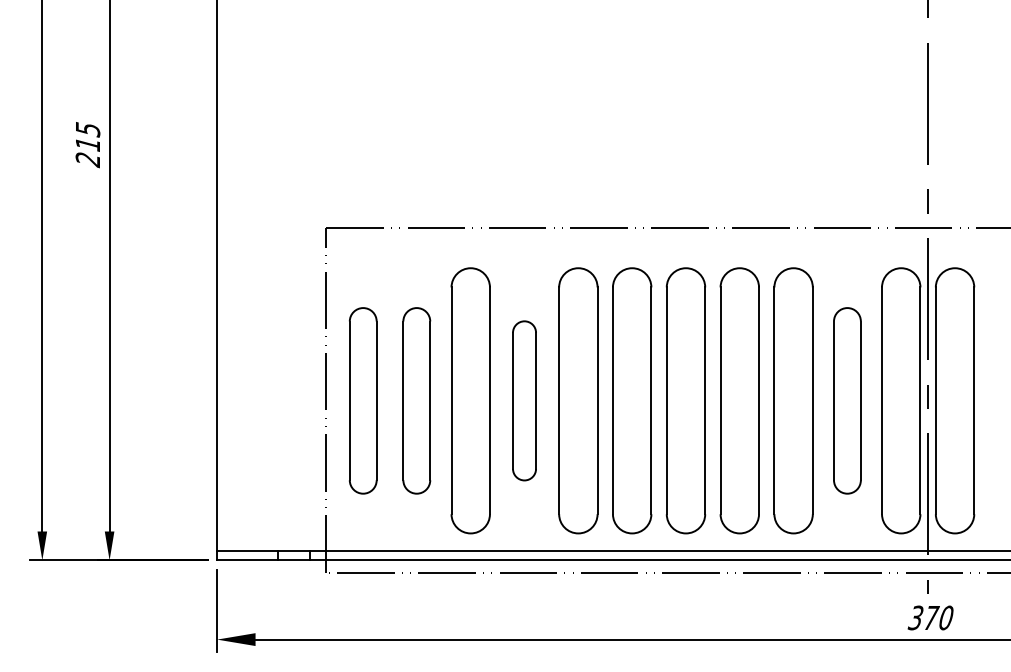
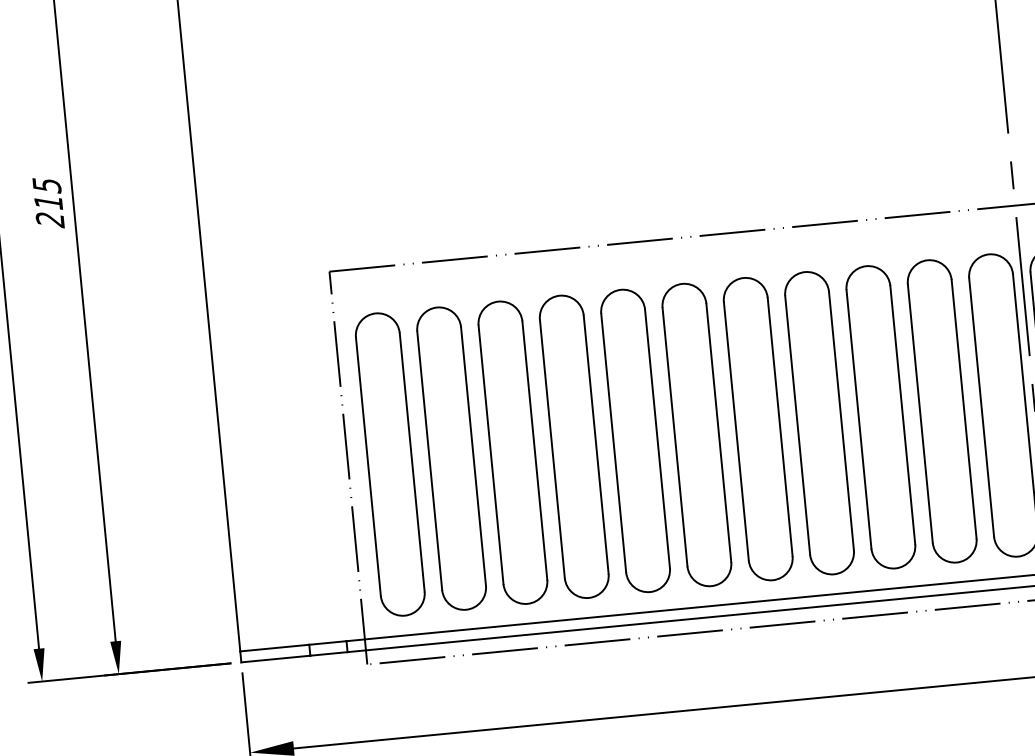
part: (363, 400) -> (390, 464), size x1.43
part: (416, 400) -> (451, 458), size x1.43
part: (524, 400) -> (574, 446), size x1.67
part: (847, 400) -> (942, 411), size x1.43

